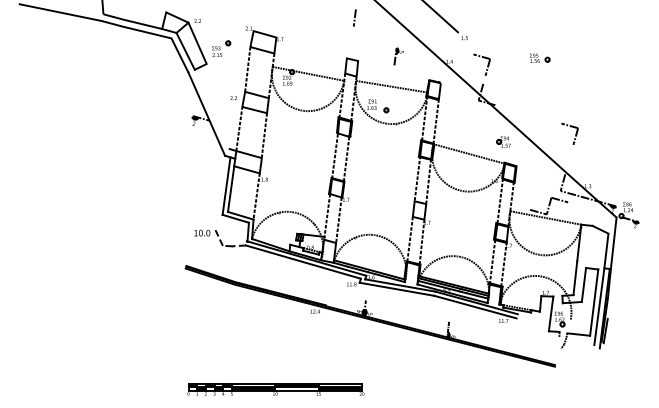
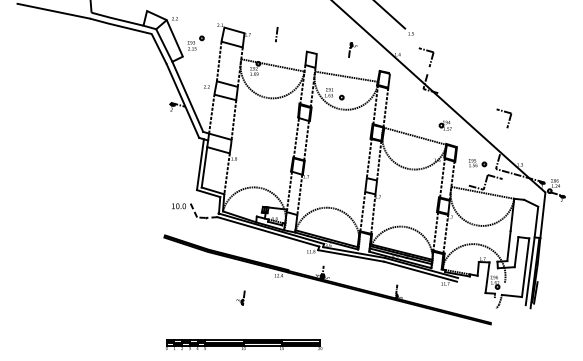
line: (354, 17) -> (276, 34), moved
part: (540, 57) -> (478, 162), moved
line: (211, 109) -> (187, 96), added
part: (272, 336) -> (241, 297), added

